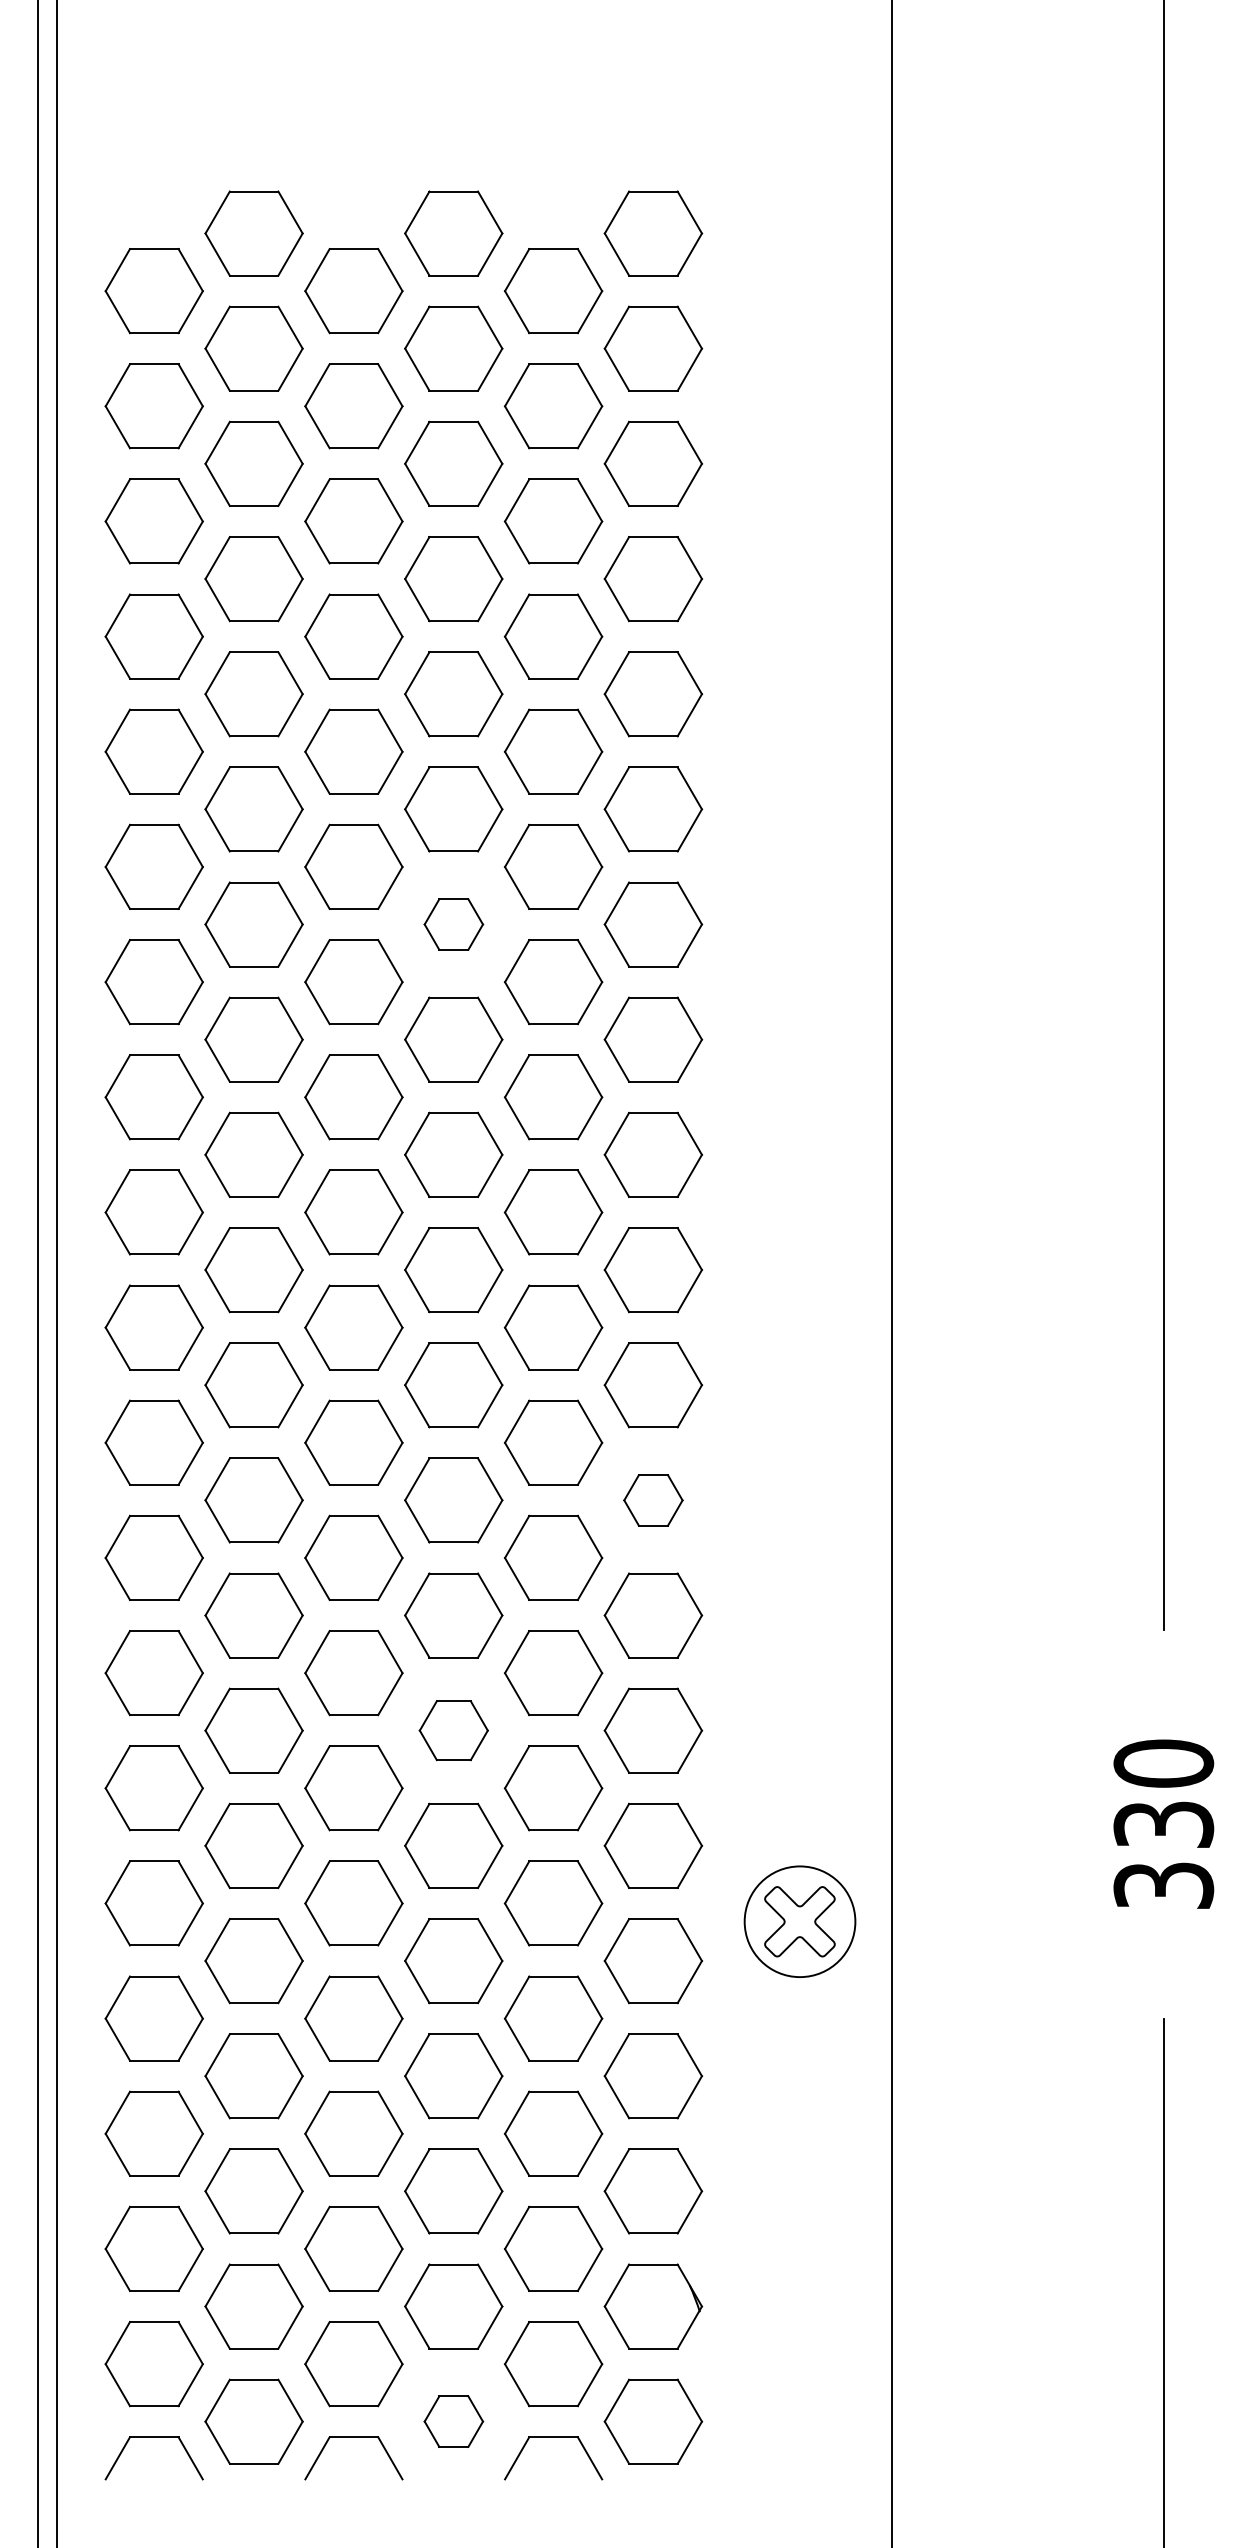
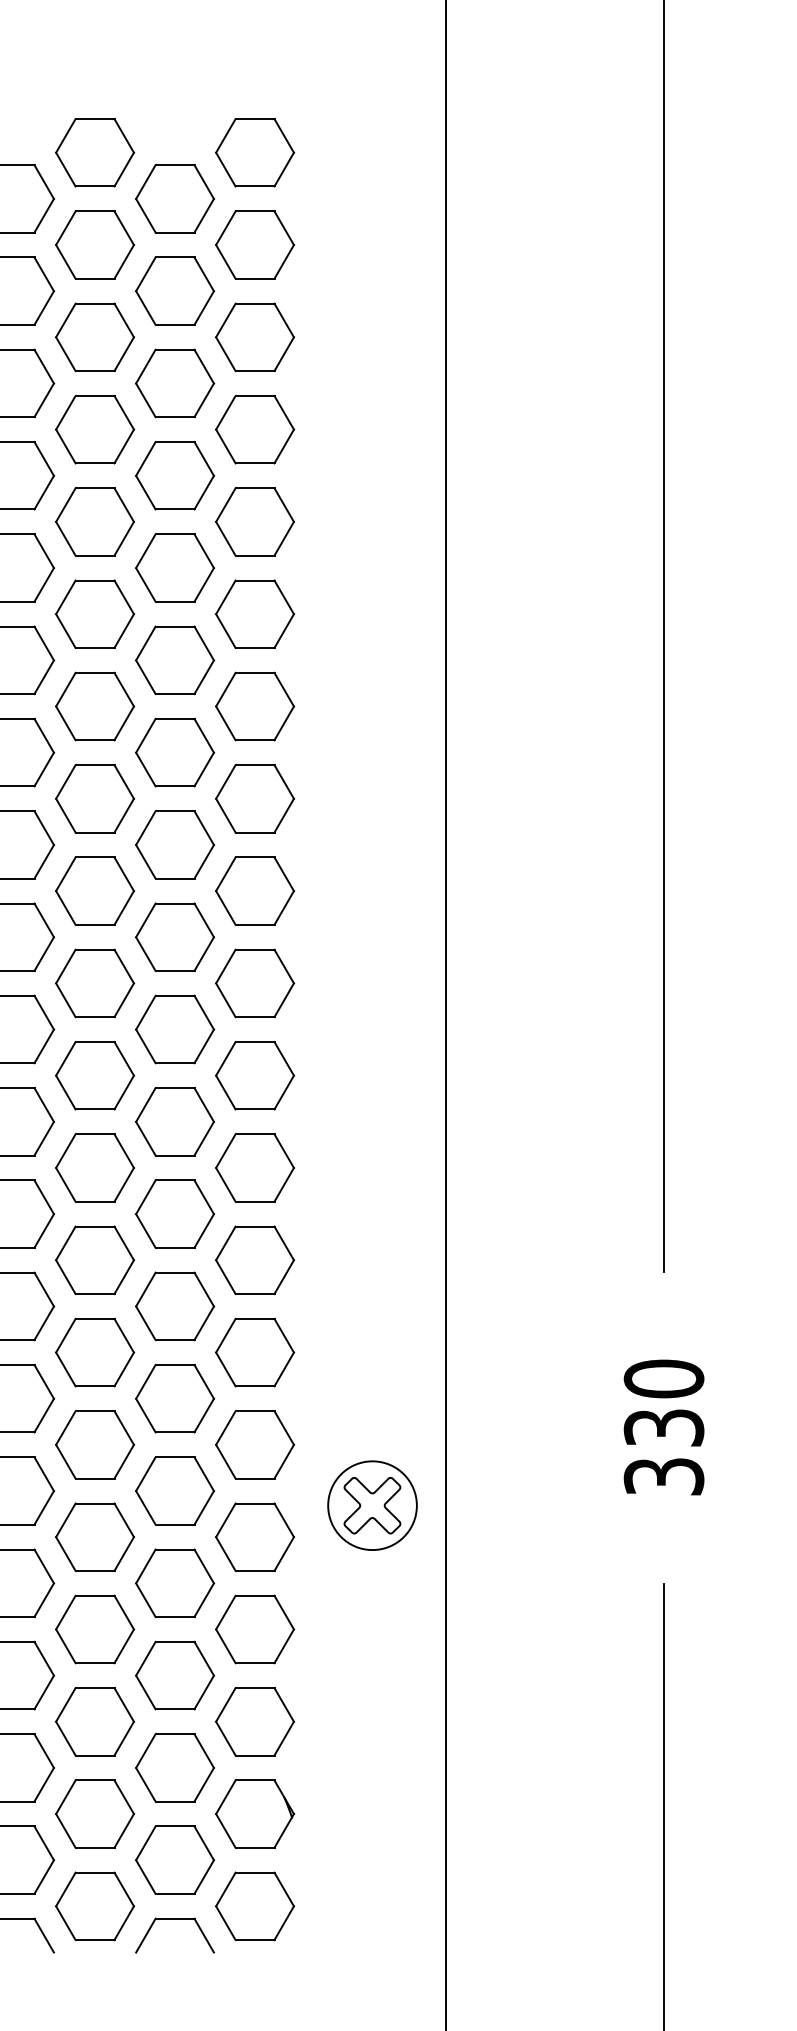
part: (453, 924) -> (94, 706), size x1.67
part: (653, 1500) -> (255, 1168), size x1.67
part: (453, 1730) -> (94, 1352), size x1.43
part: (453, 2421) -> (94, 1906), size x1.67

